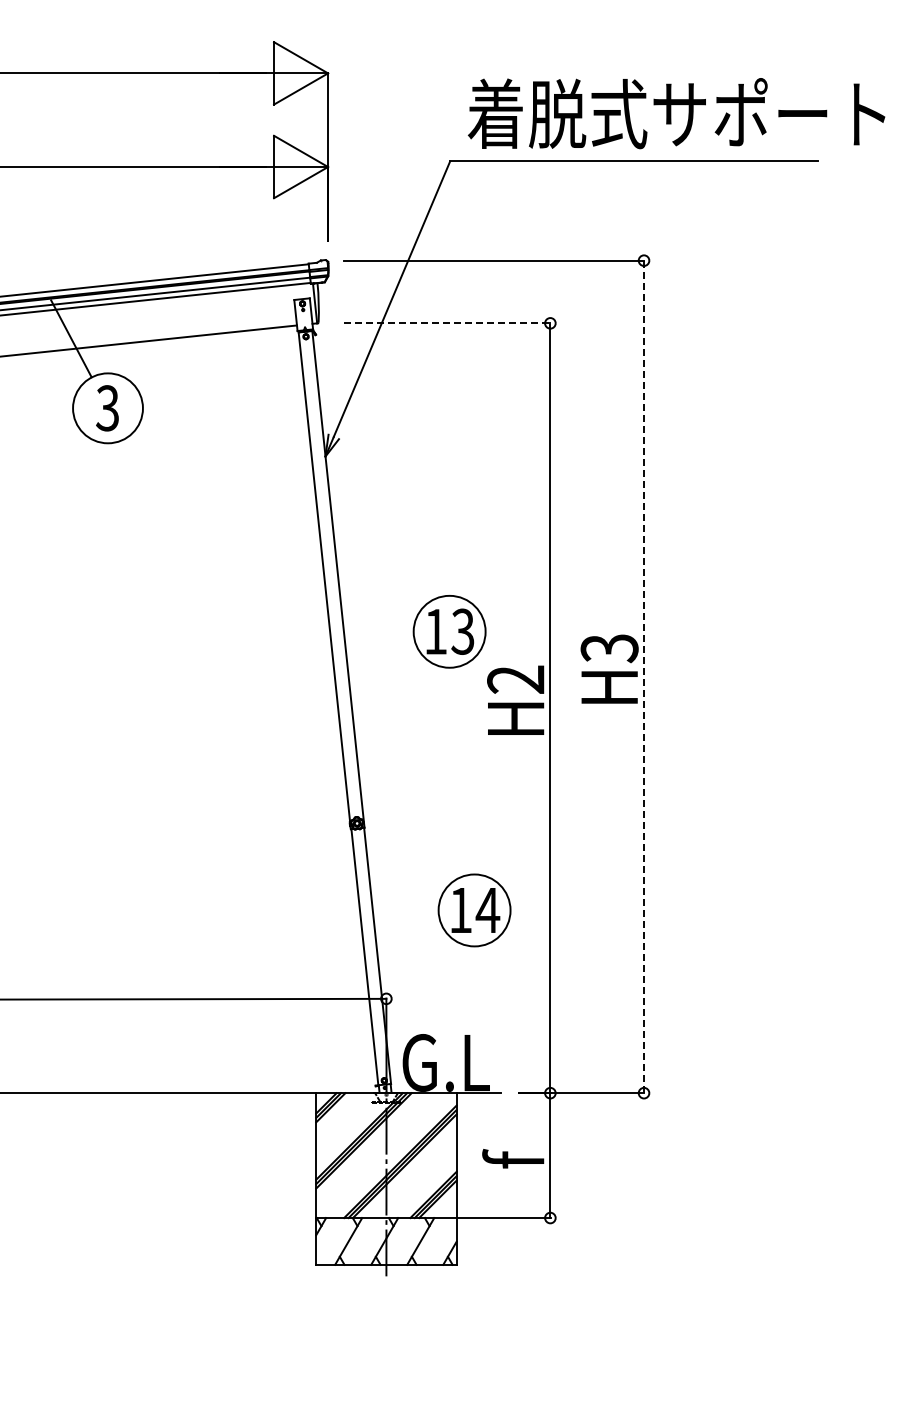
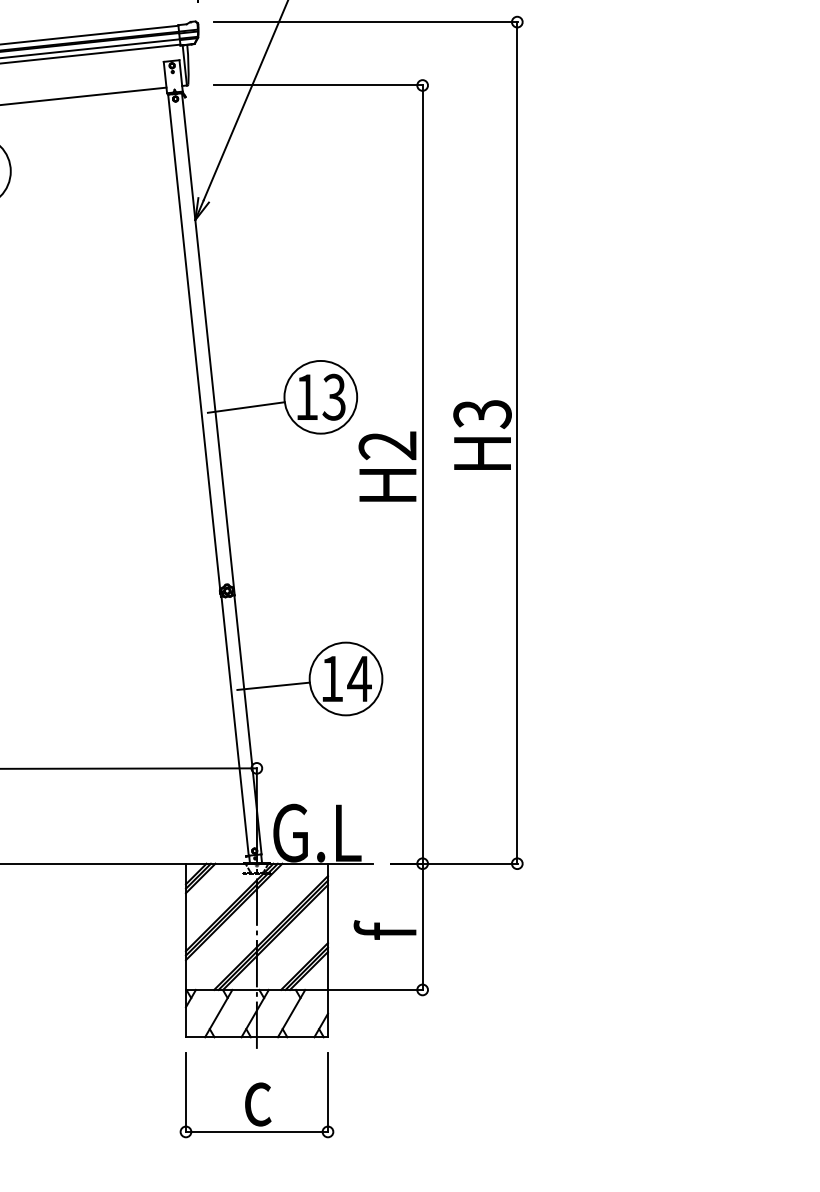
line: (447, 323) -> (318, 85), dashed -> solid
line: (375, 641) -> (245, 407), added
line: (644, 677) -> (517, 443), dashed -> solid
line: (402, 917) -> (273, 686), added
part: (386, 1321) -> (256, 1094), added

